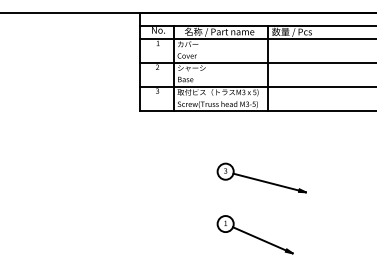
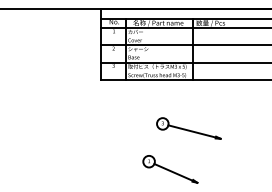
part: (254, 234) -> (169, 169), moved

